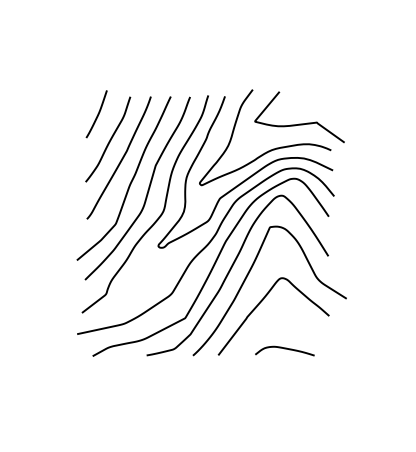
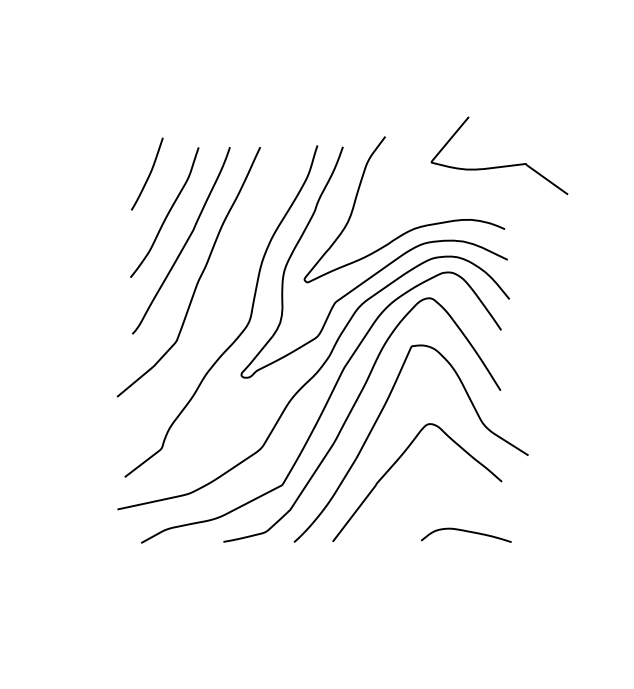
curve: (299, 123) -> (499, 165), moved
curve: (147, 189) -> (224, 288), removed
curve: (284, 349) -> (465, 532), moved

